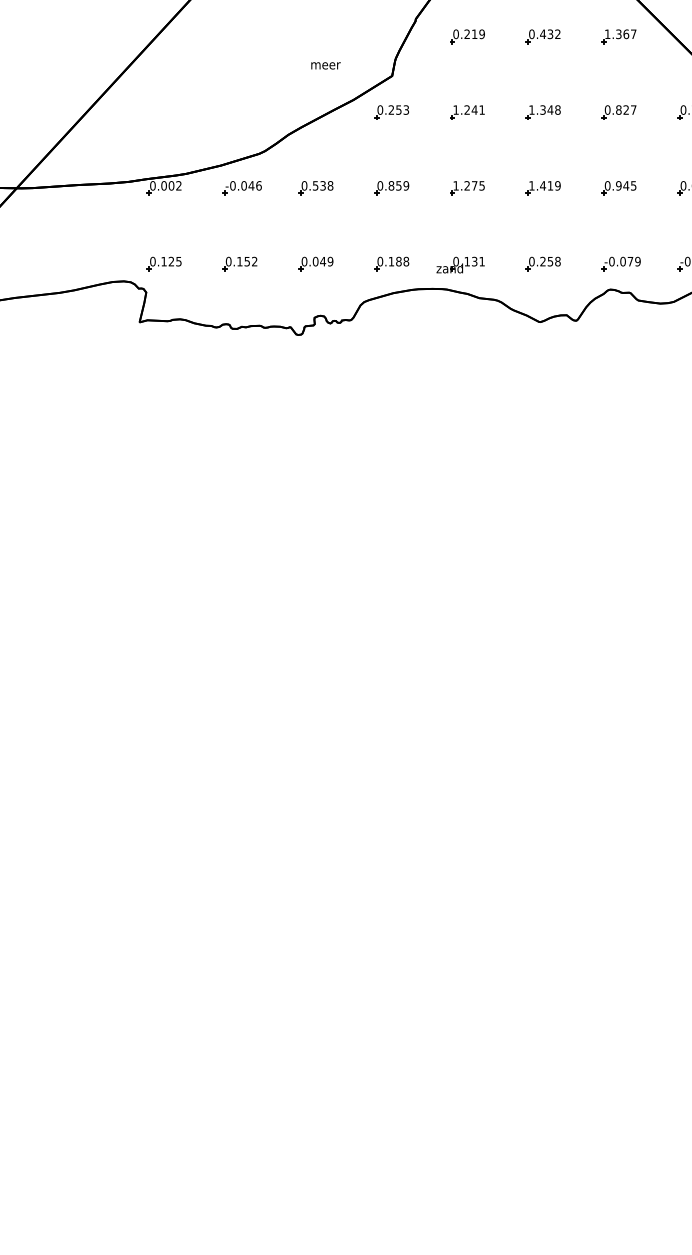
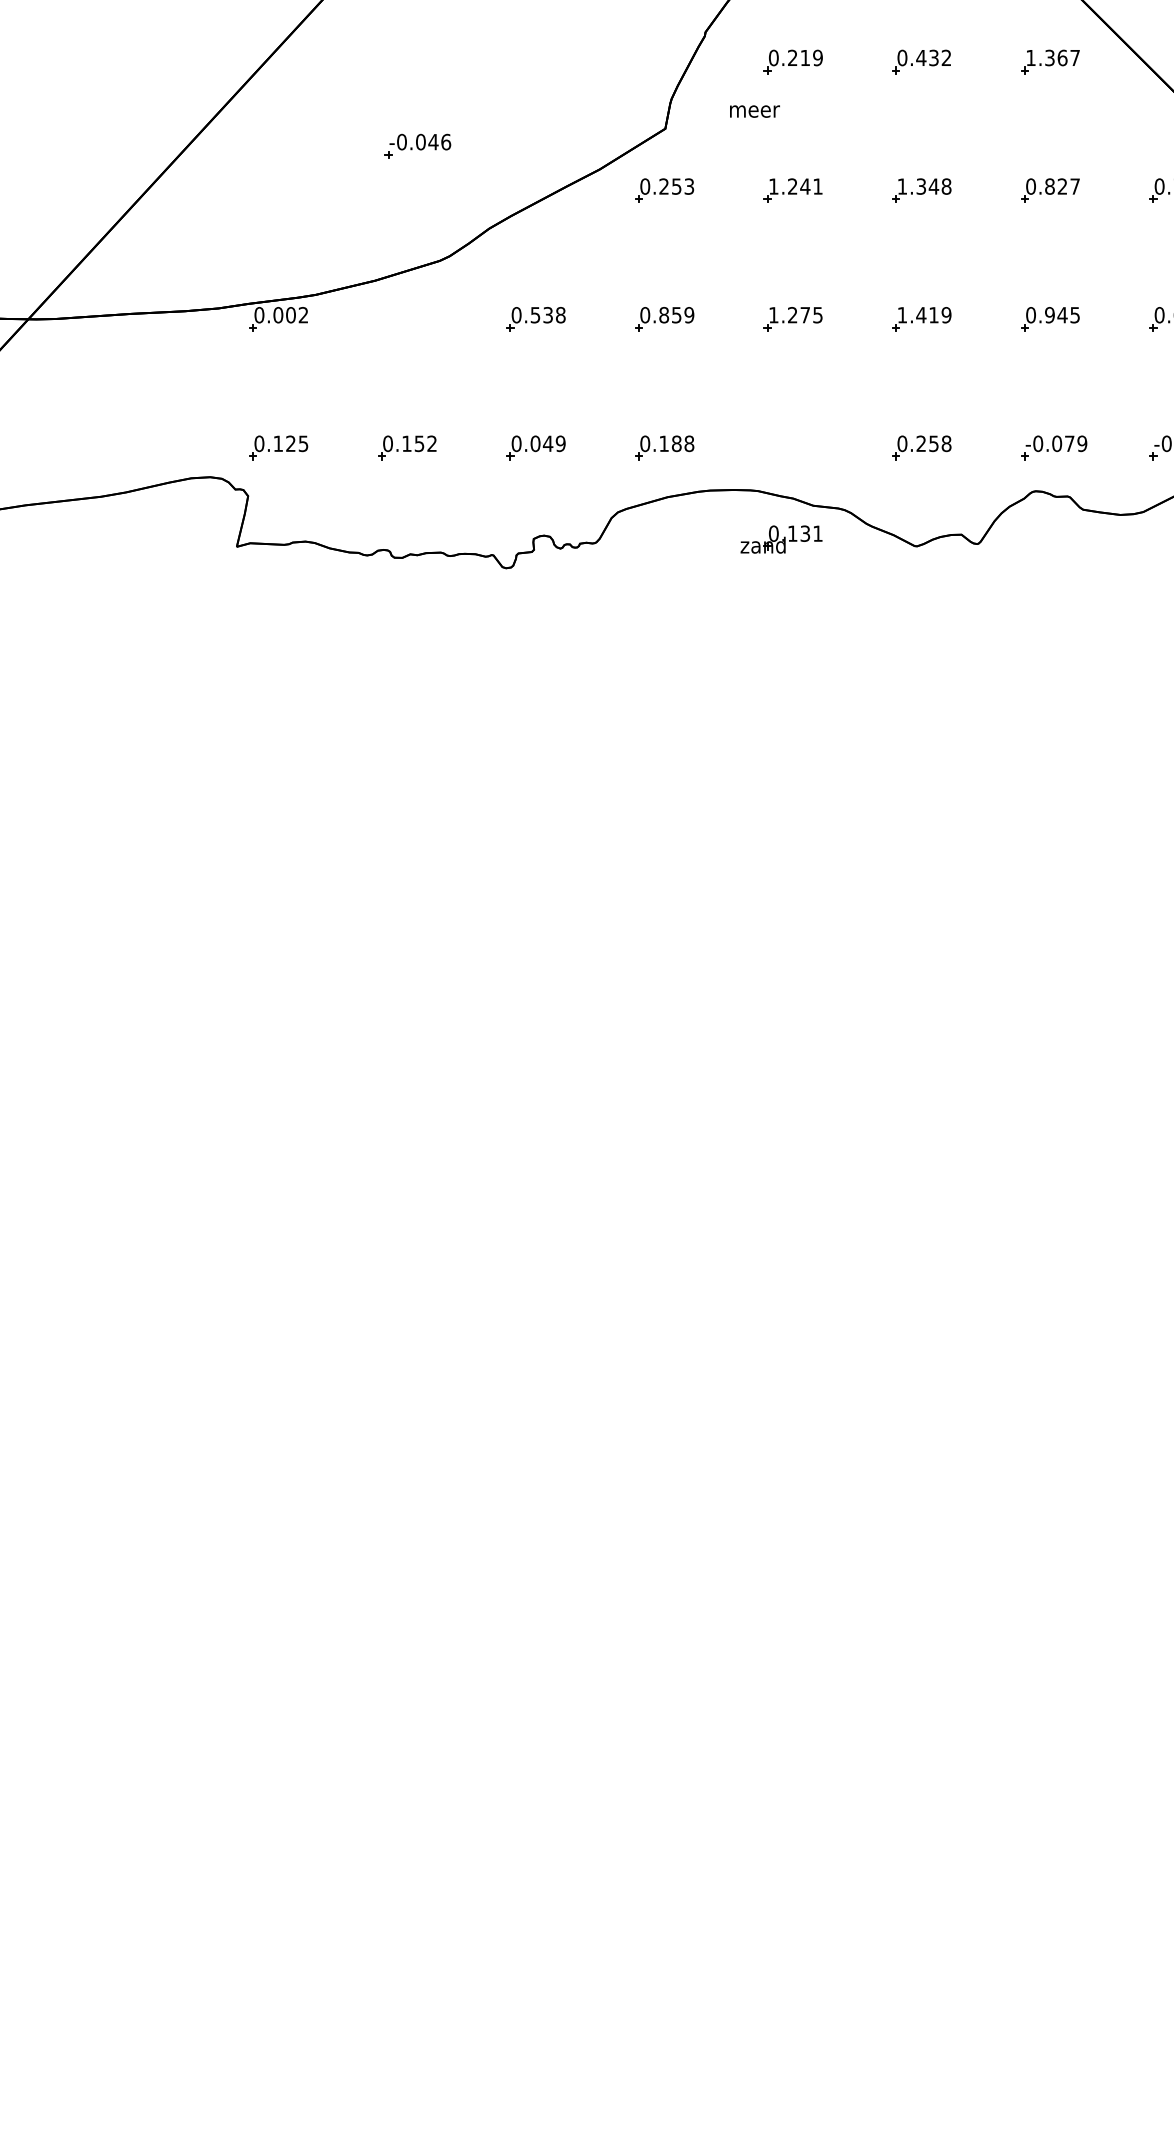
text: (325, 65) -> (754, 110), moved
part: (241, 188) -> (416, 146), moved
part: (460, 264) -> (781, 538), moved

